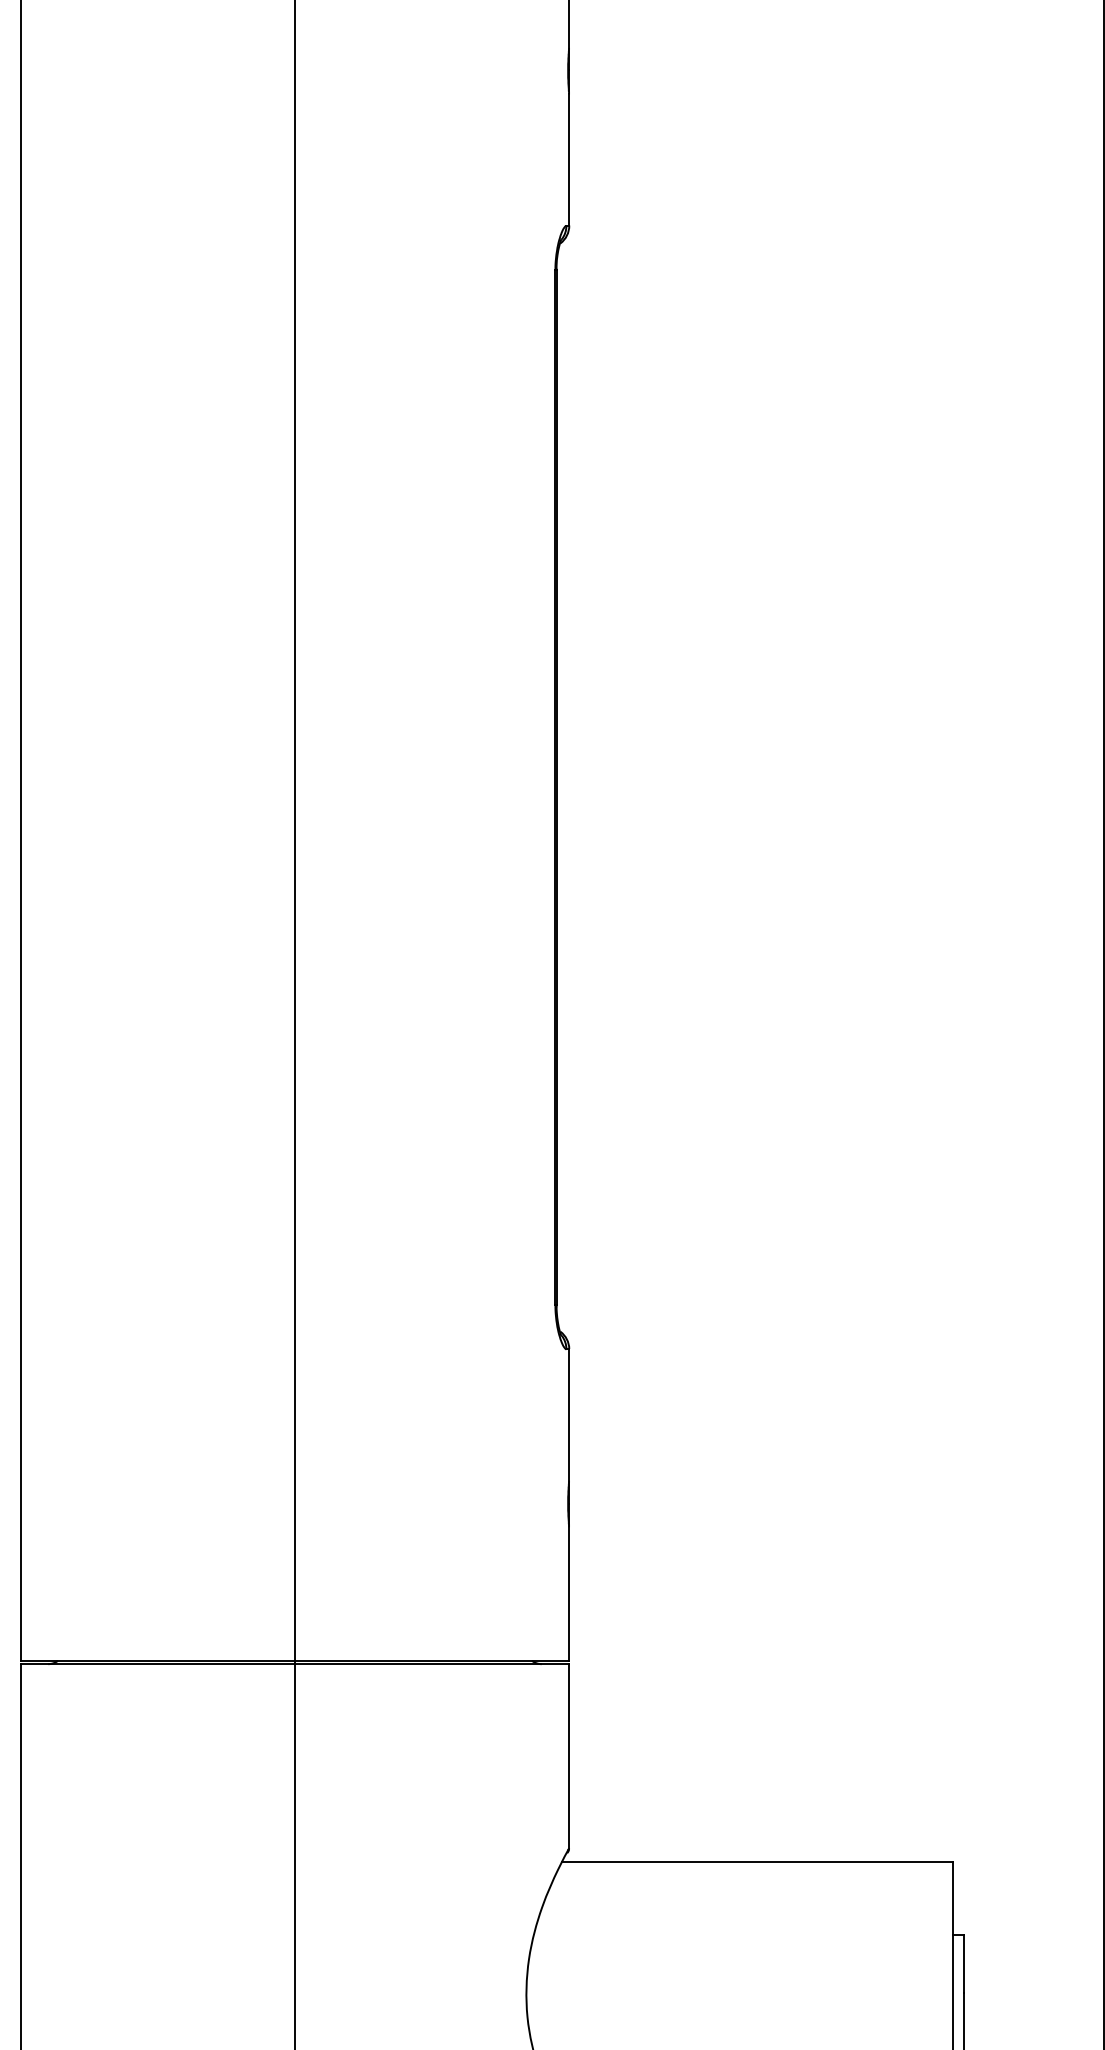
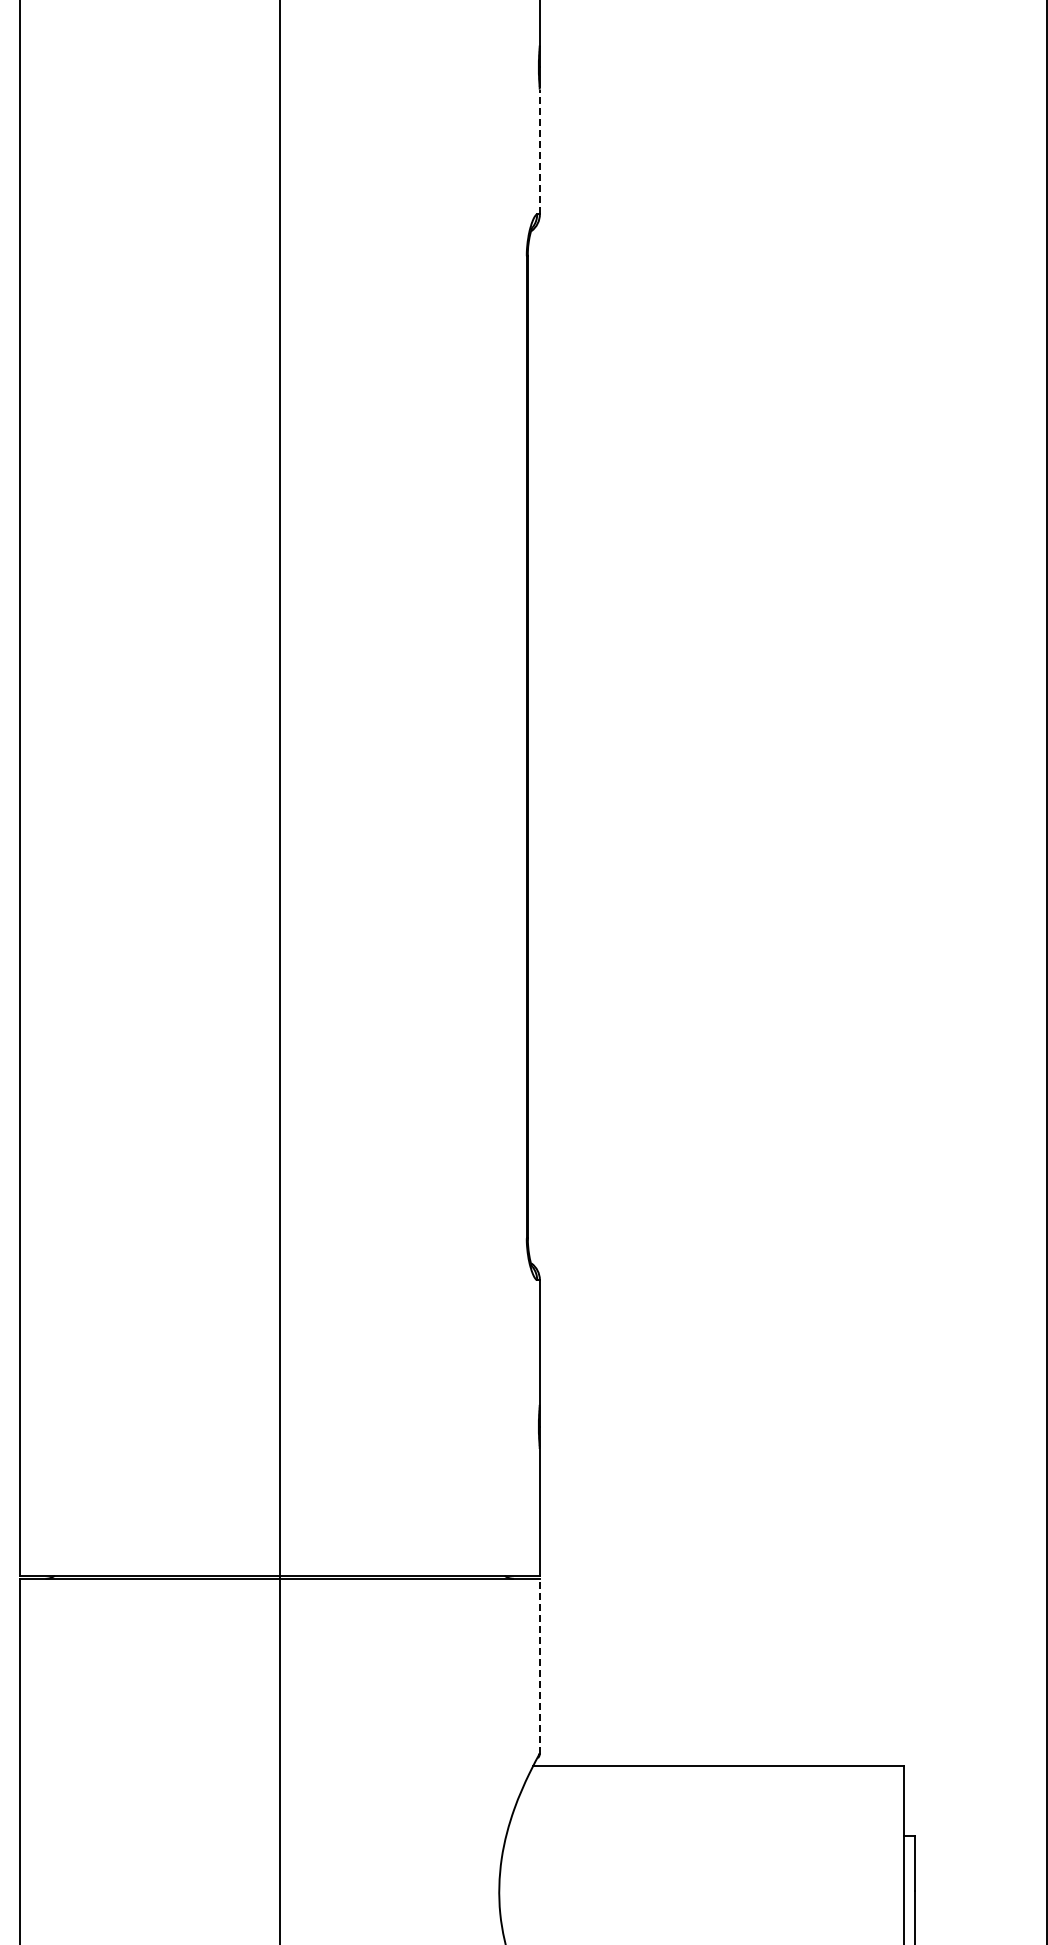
line: (568, 159) -> (539, 151), solid -> dashed
line: (568, 1756) -> (539, 1666), solid -> dashed

